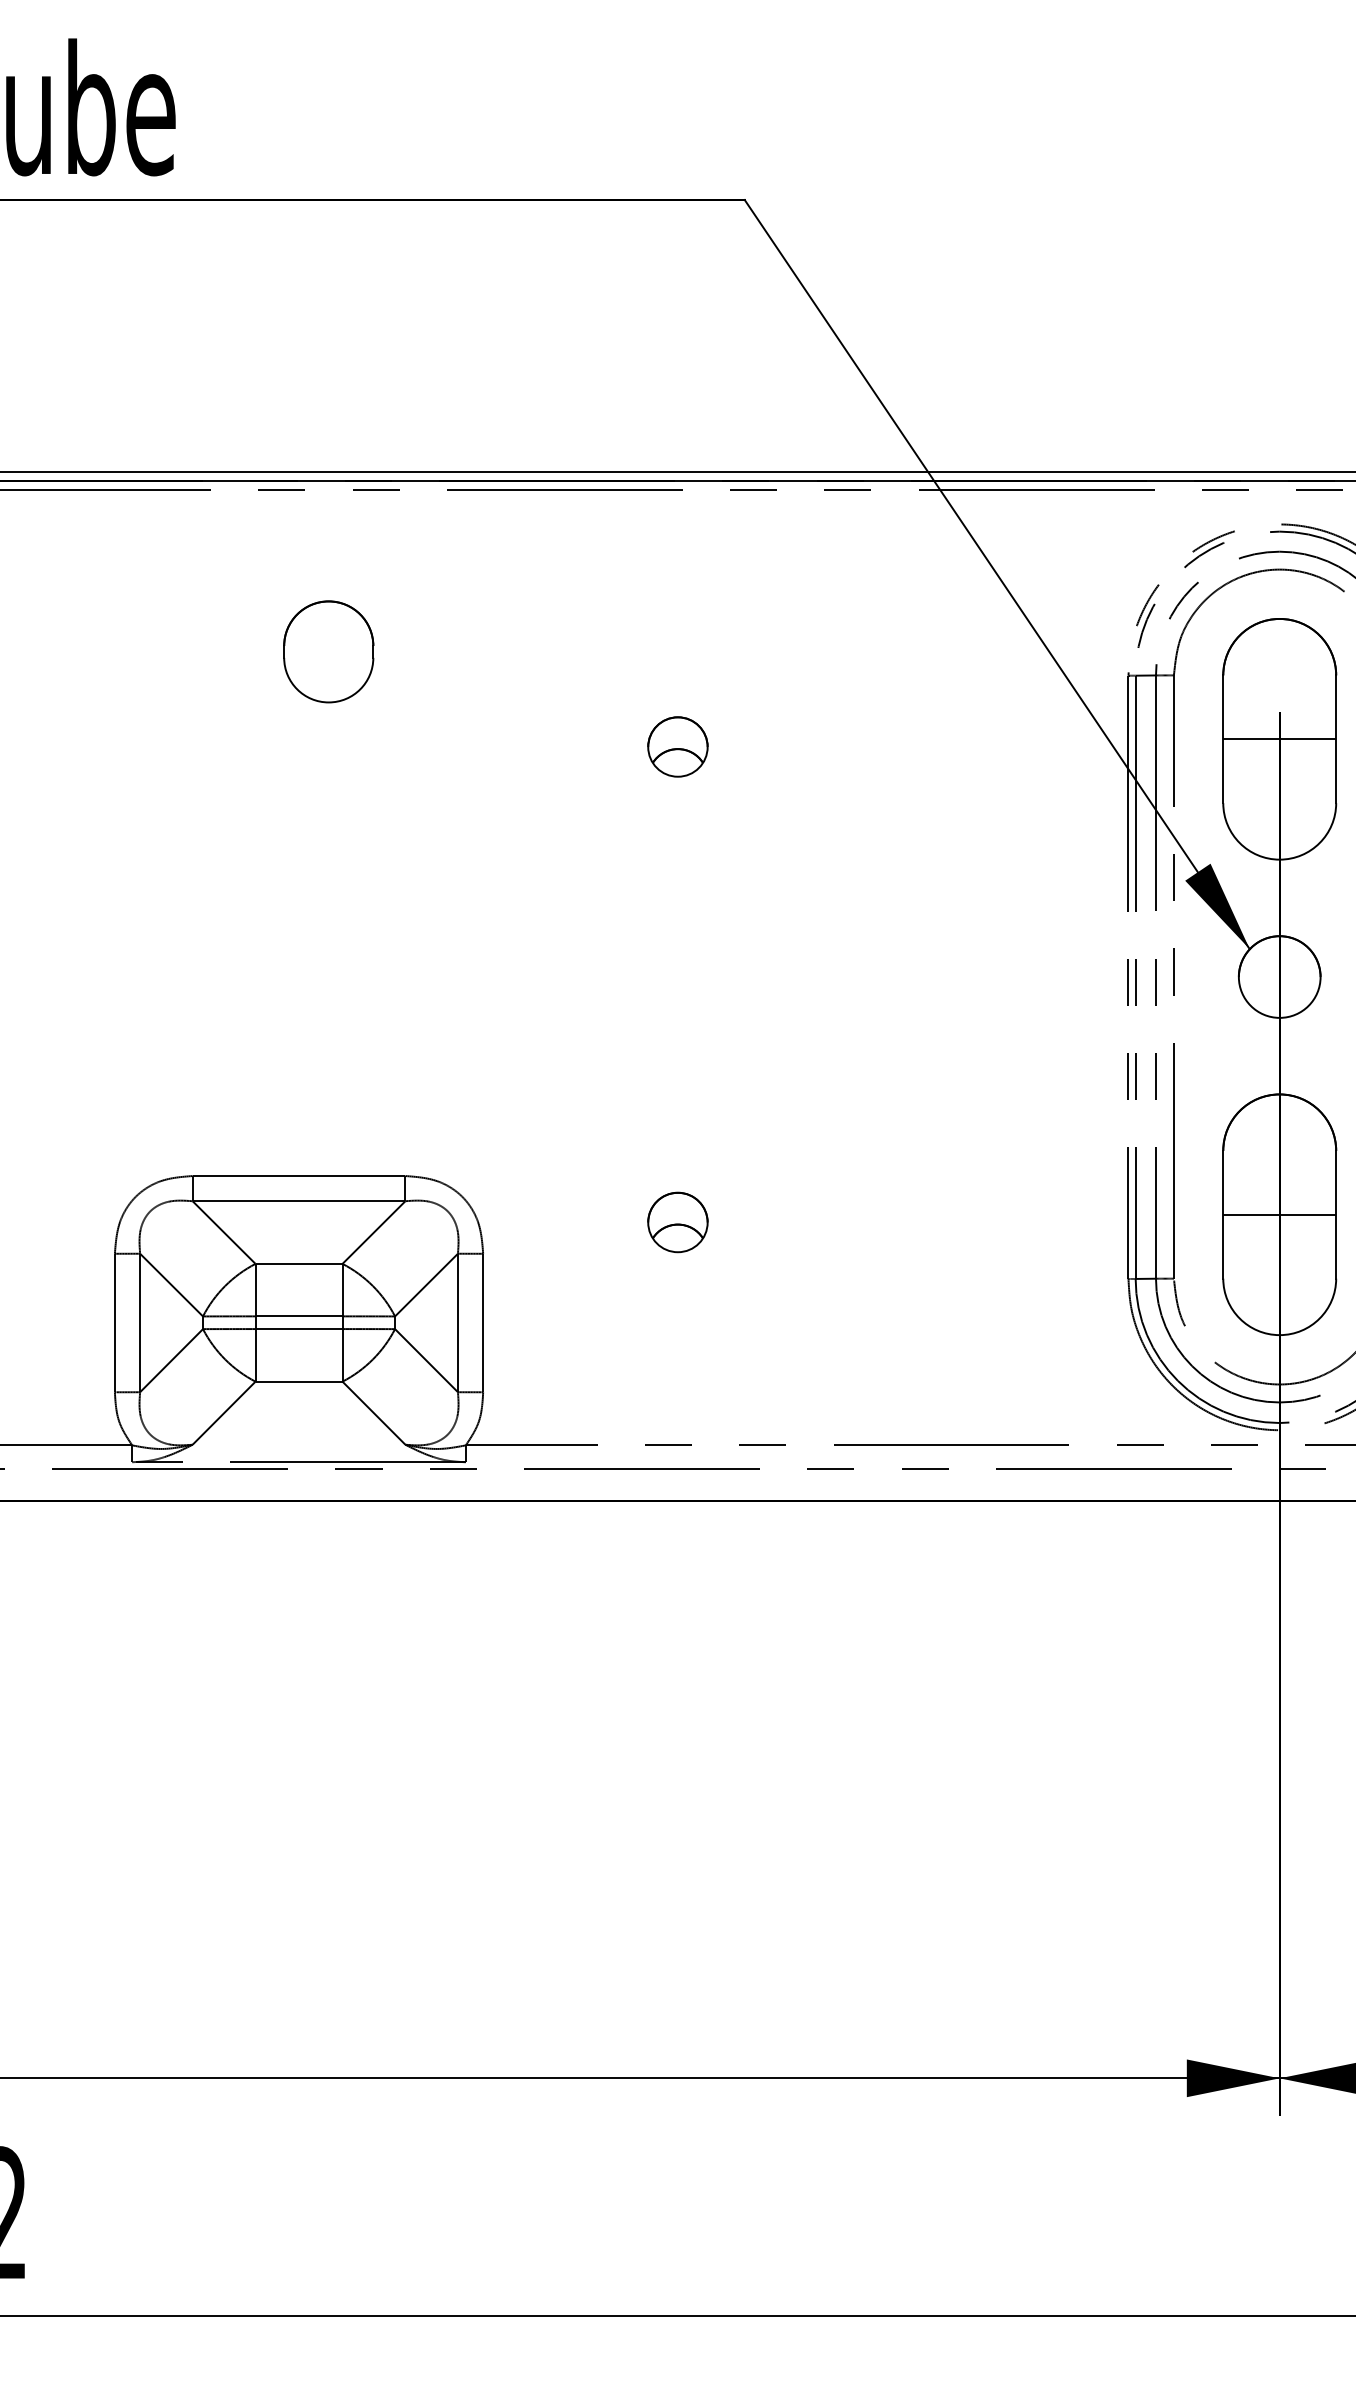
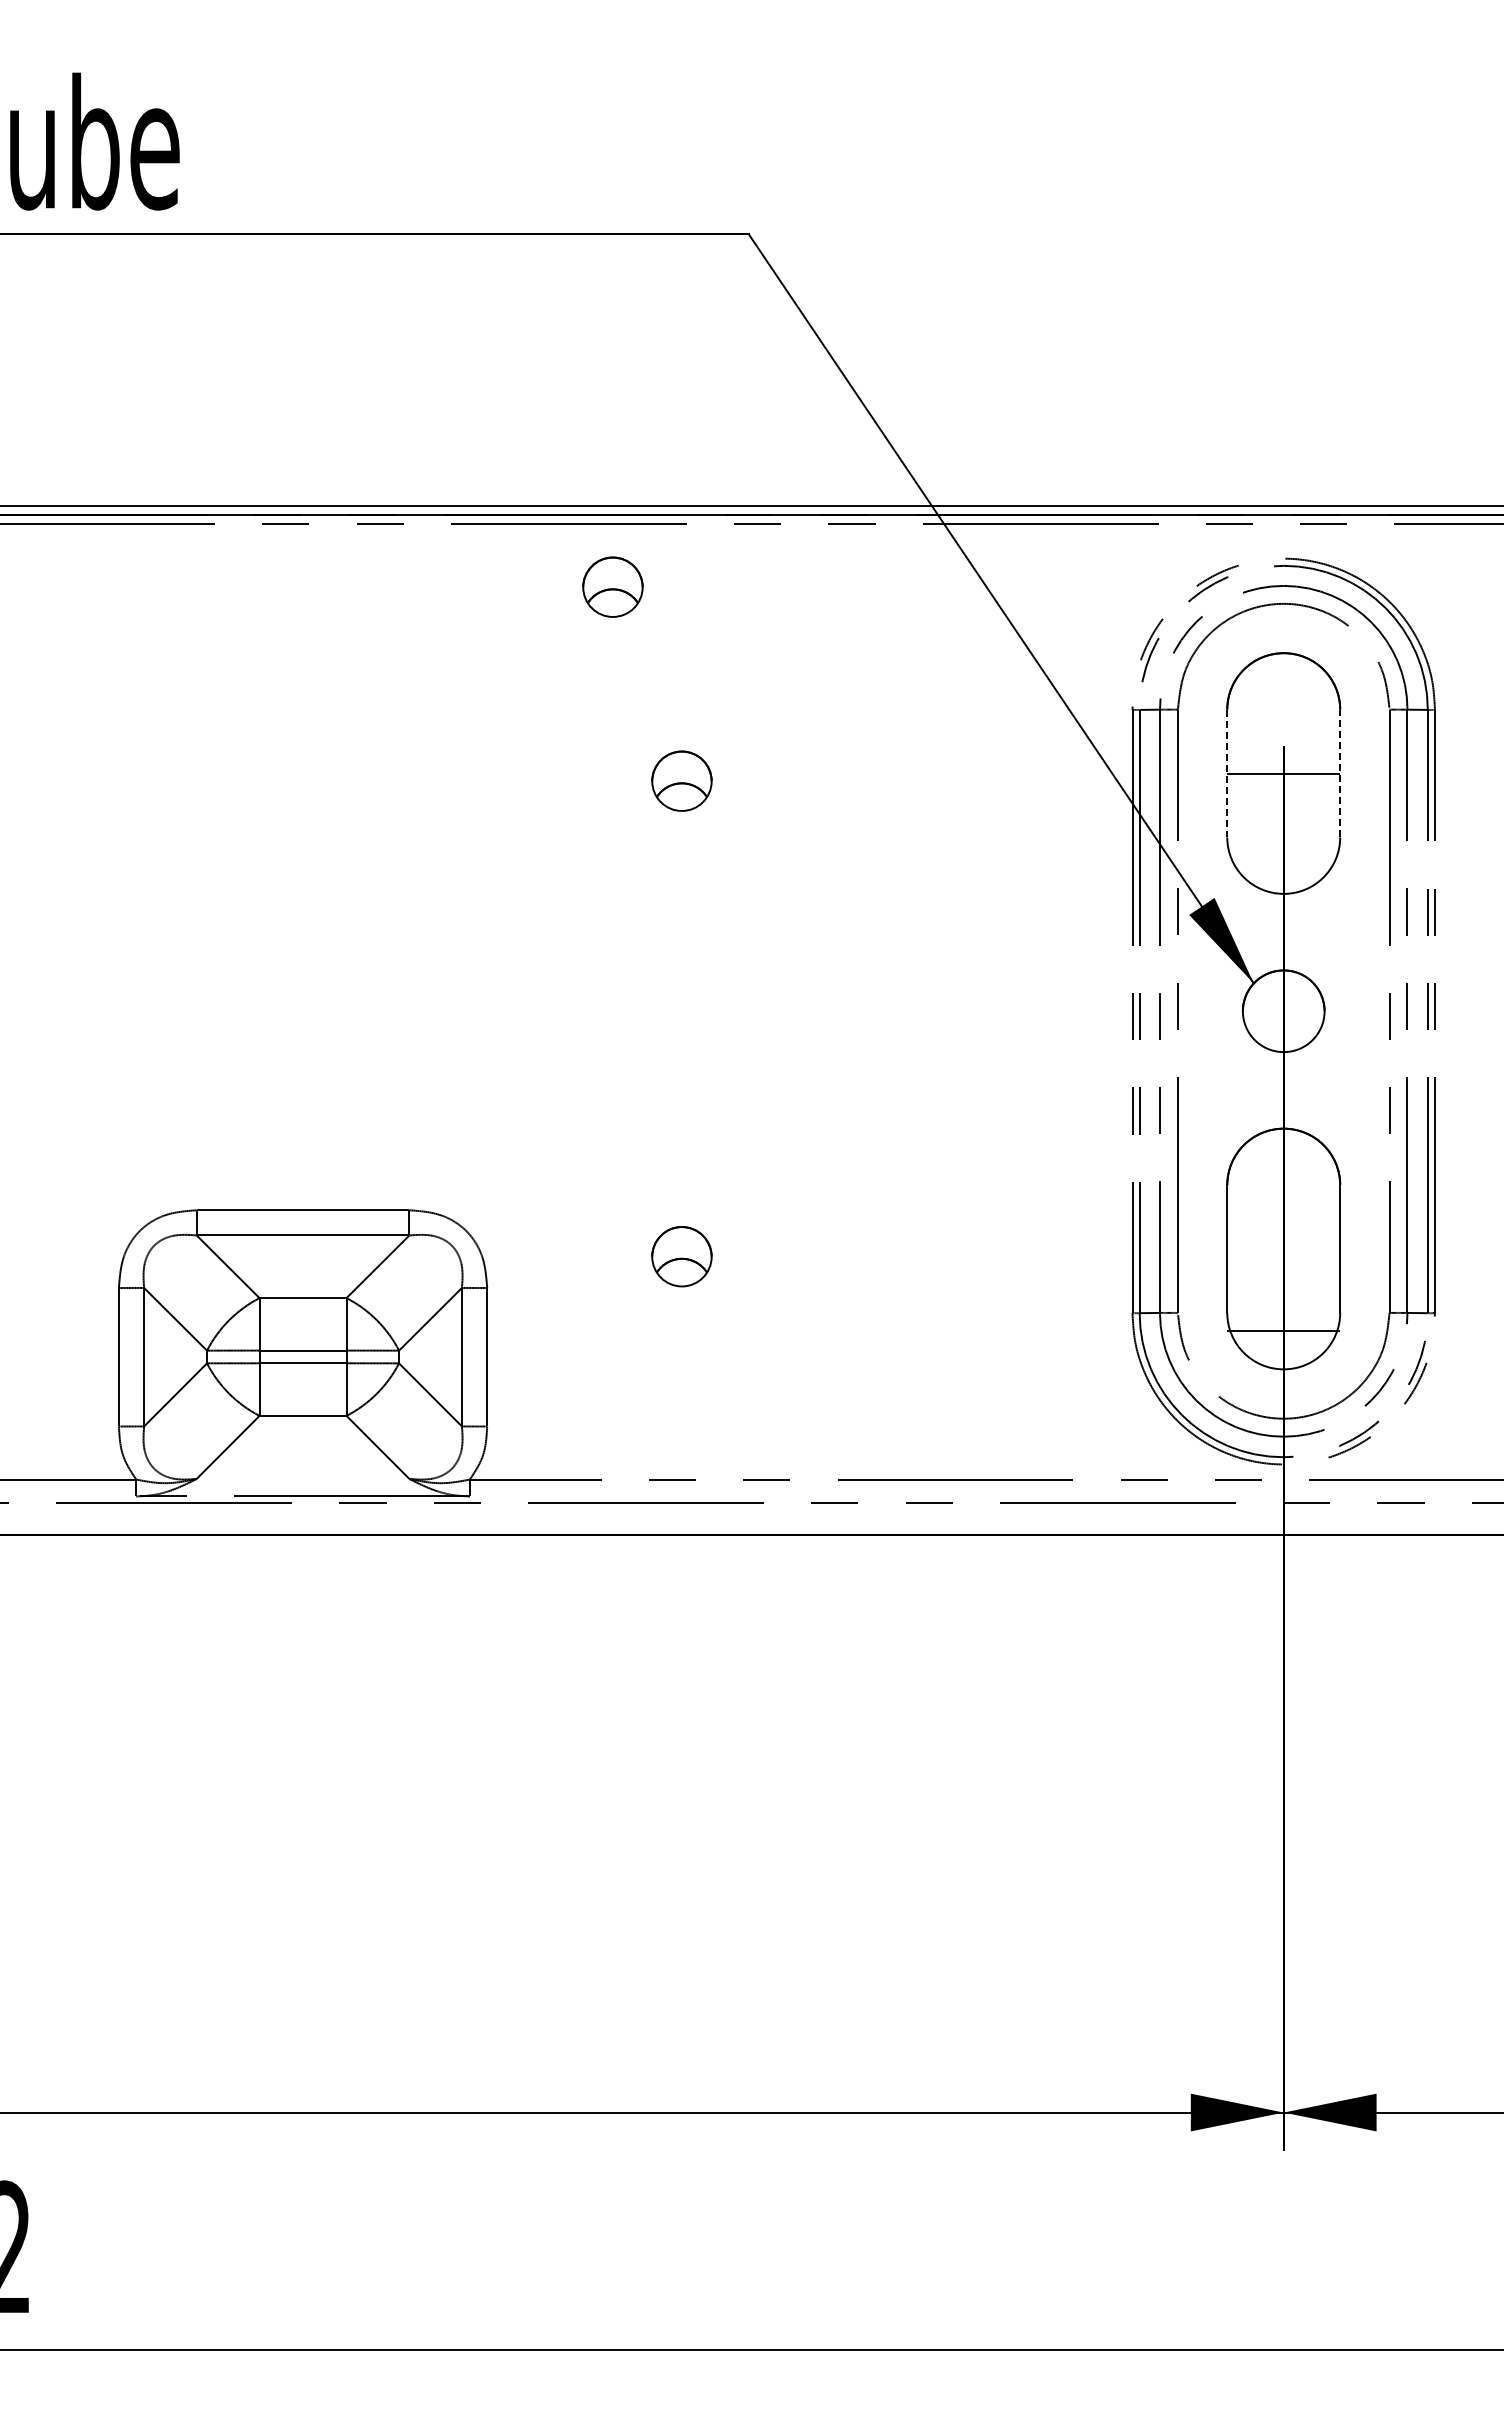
part: (608, 552) -> (612, 586), added
part: (328, 651) -> (332, 685), removed
line: (1223, 739) -> (1227, 773), solid -> dashed
line: (1336, 739) -> (1340, 773), solid -> dashed
line: (1279, 1215) -> (1283, 1331), moved

